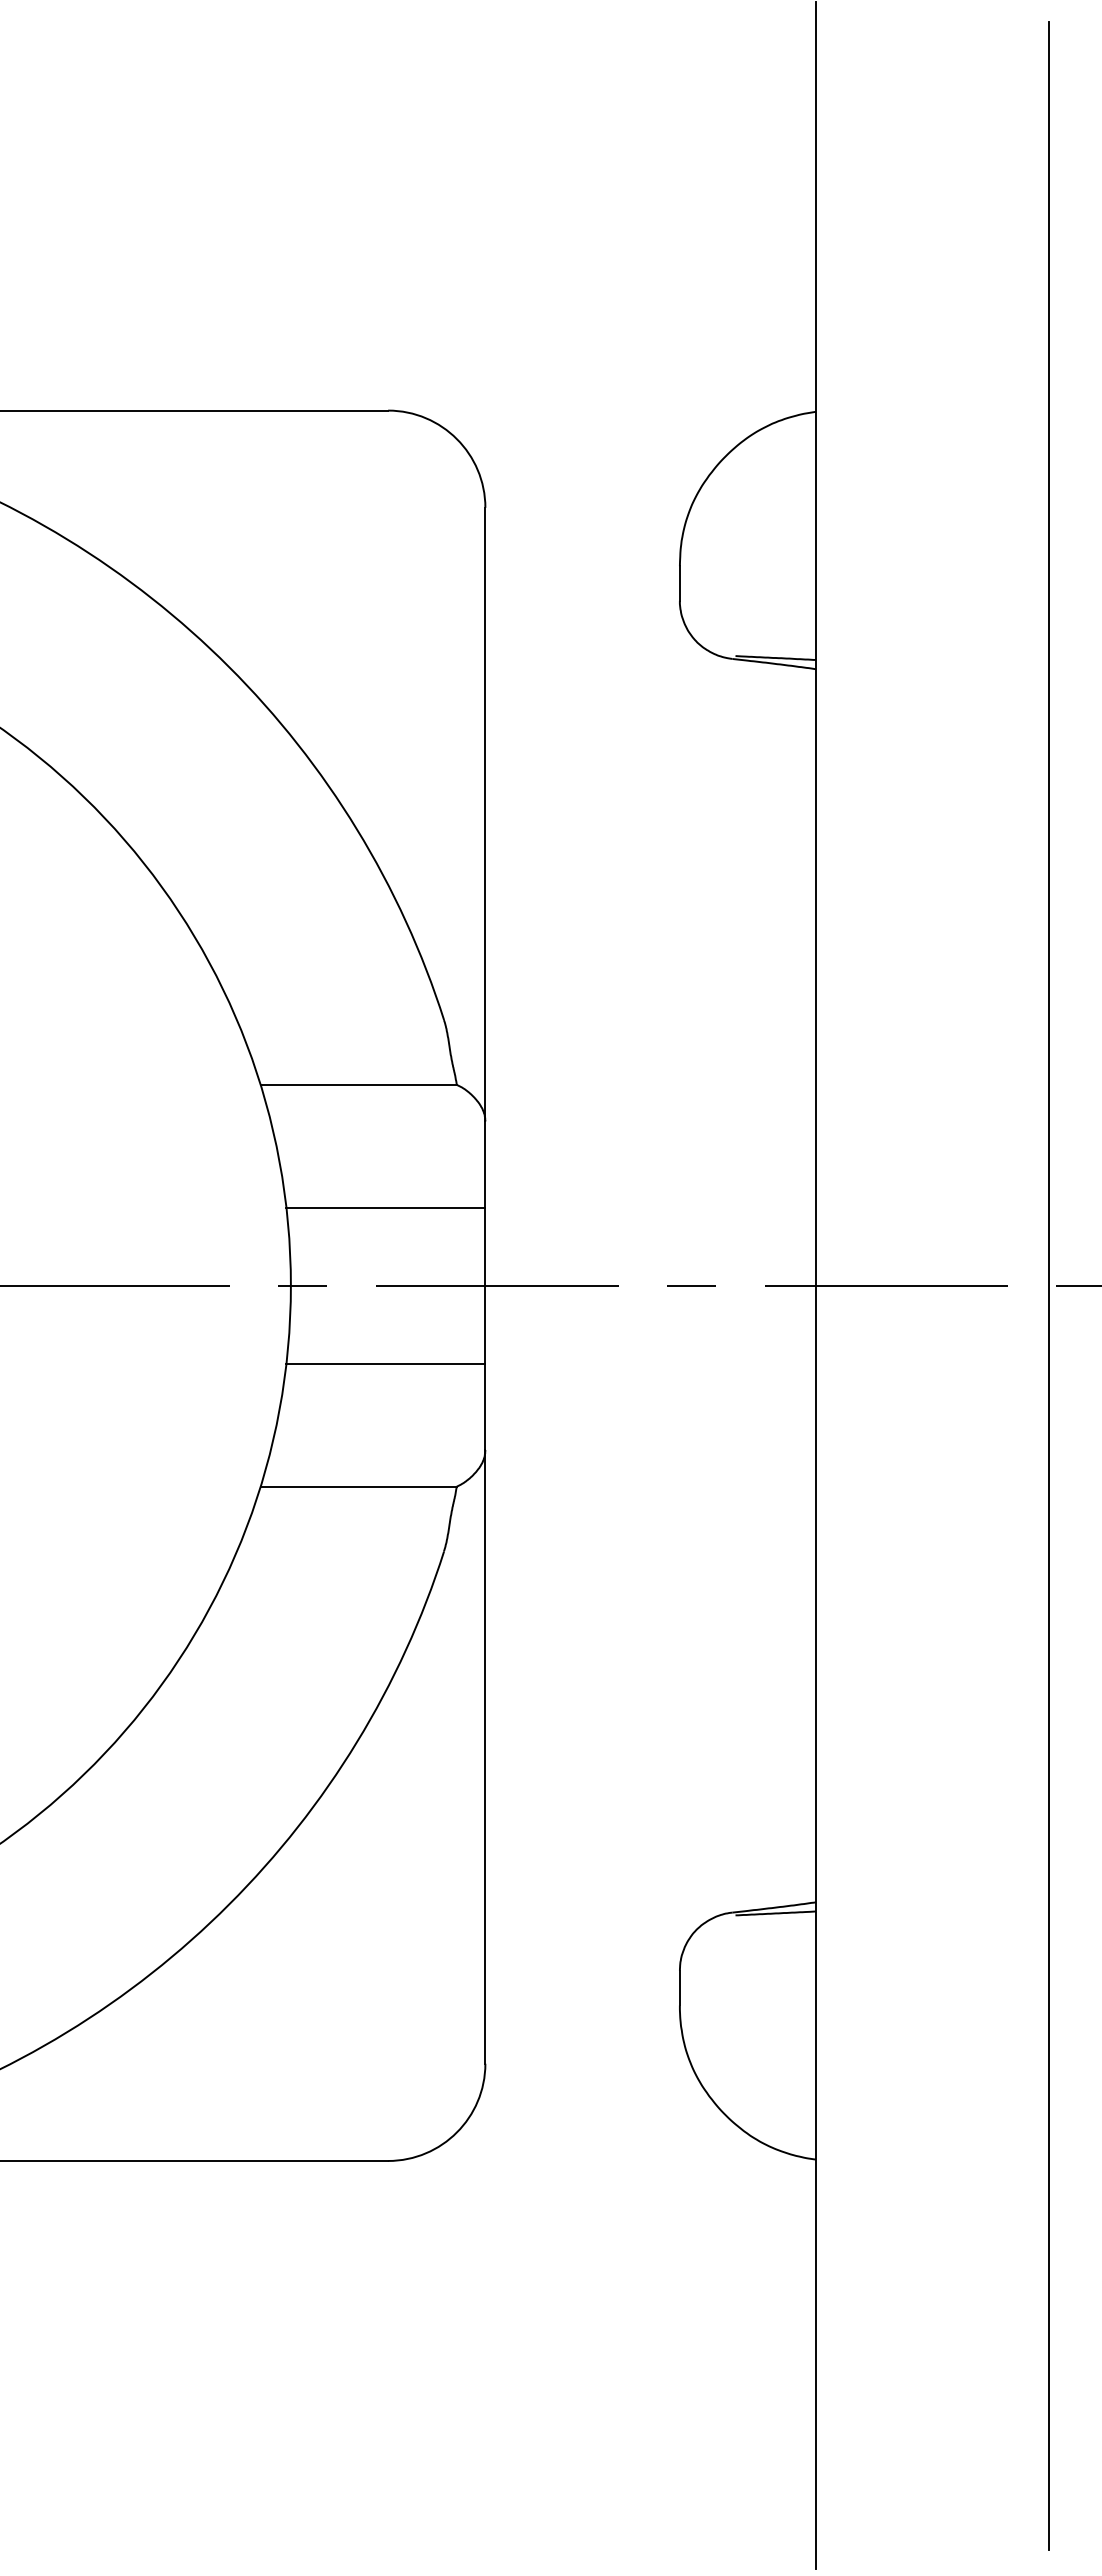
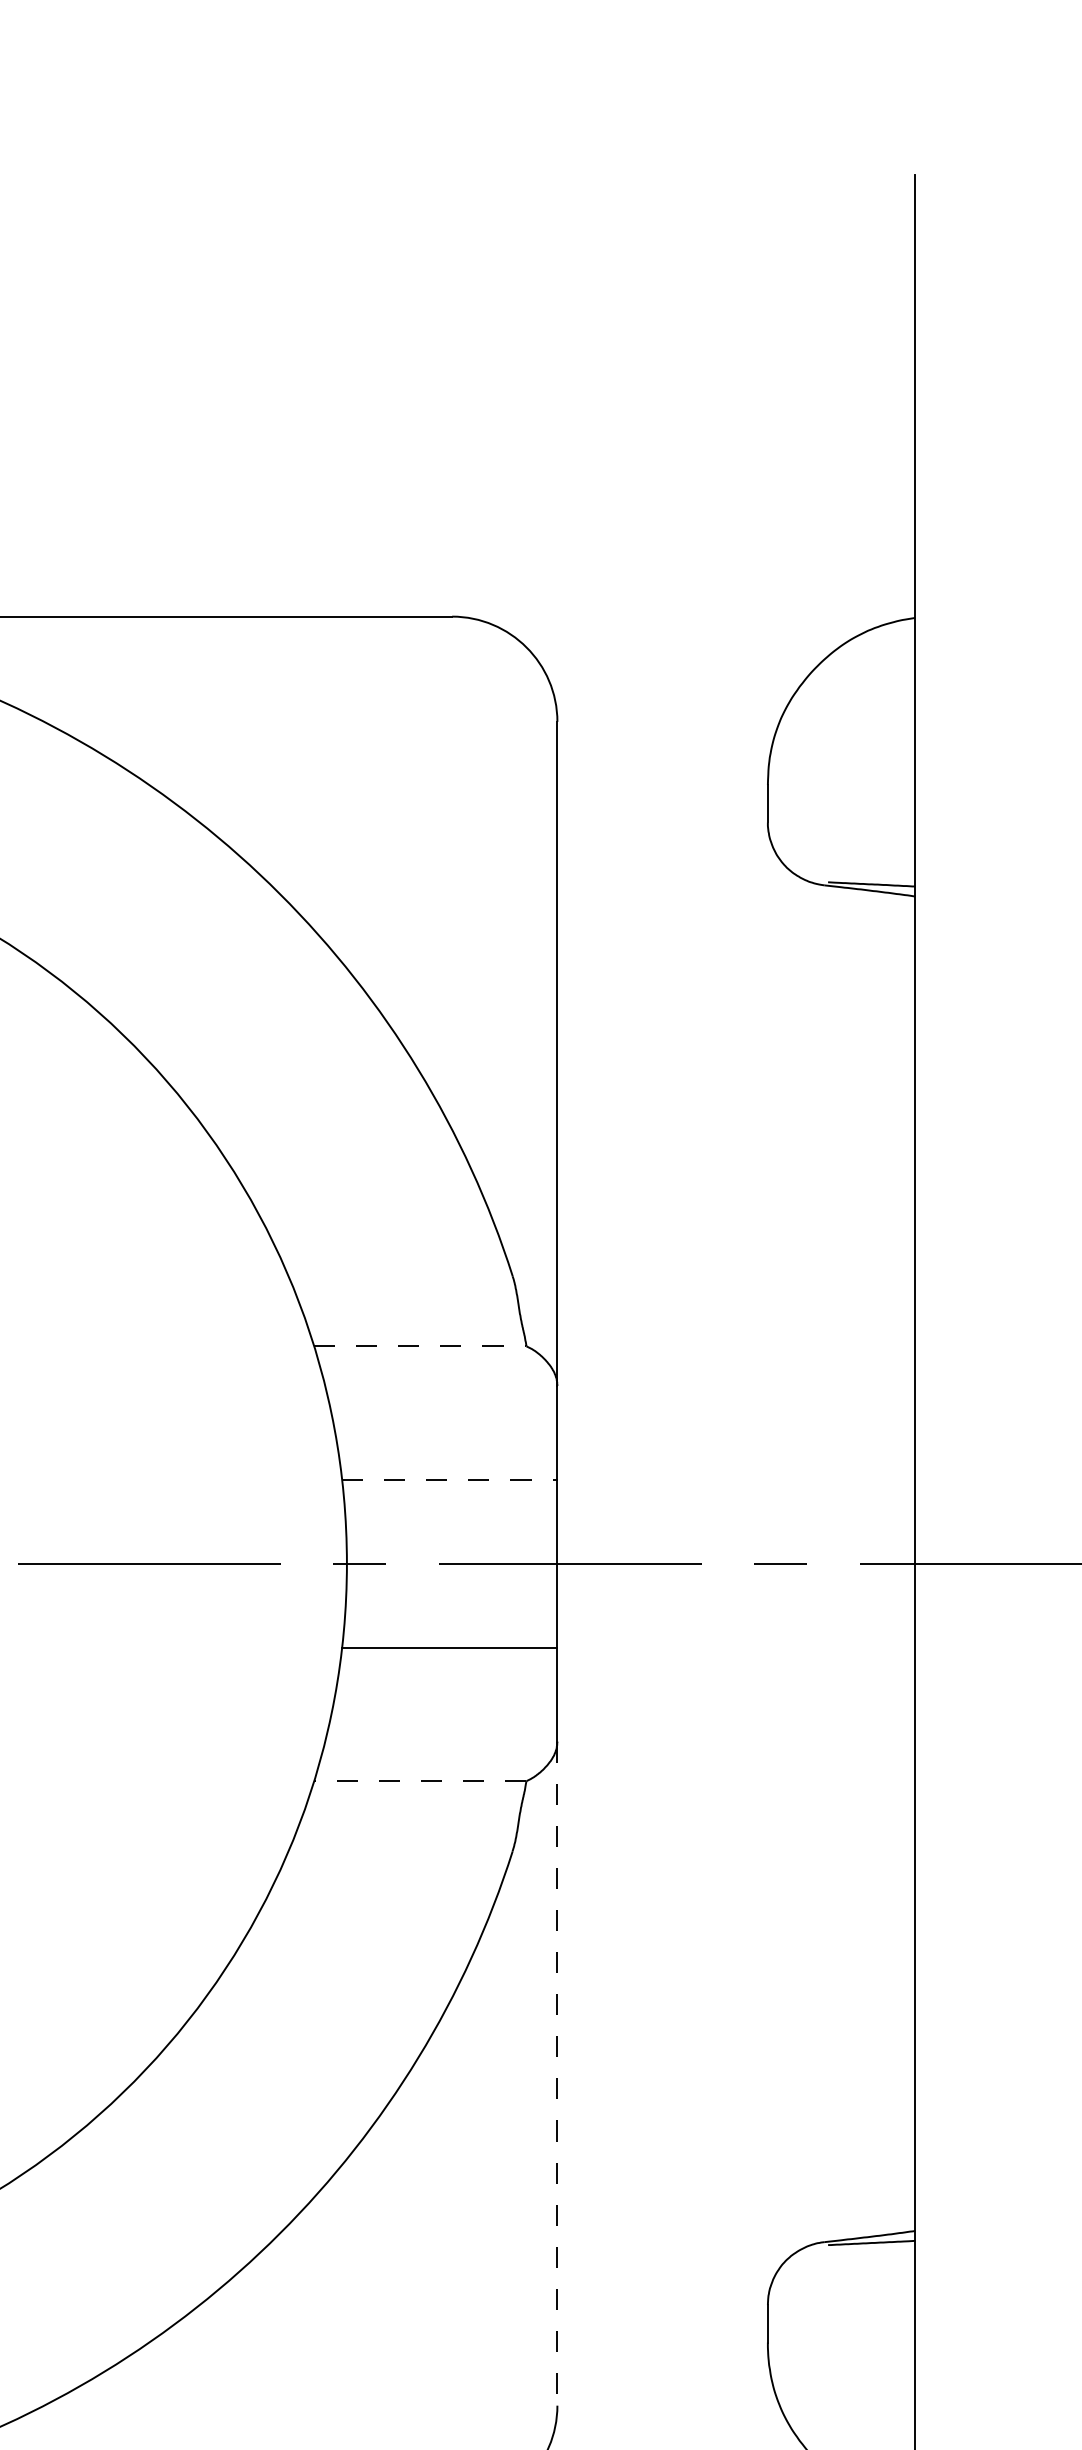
line: (359, 1084) -> (421, 1345), solid -> dashed
line: (386, 1208) -> (450, 1480), solid -> dashed
line: (358, 1486) -> (420, 1780), solid -> dashed
line: (485, 1756) -> (557, 2073), solid -> dashed

